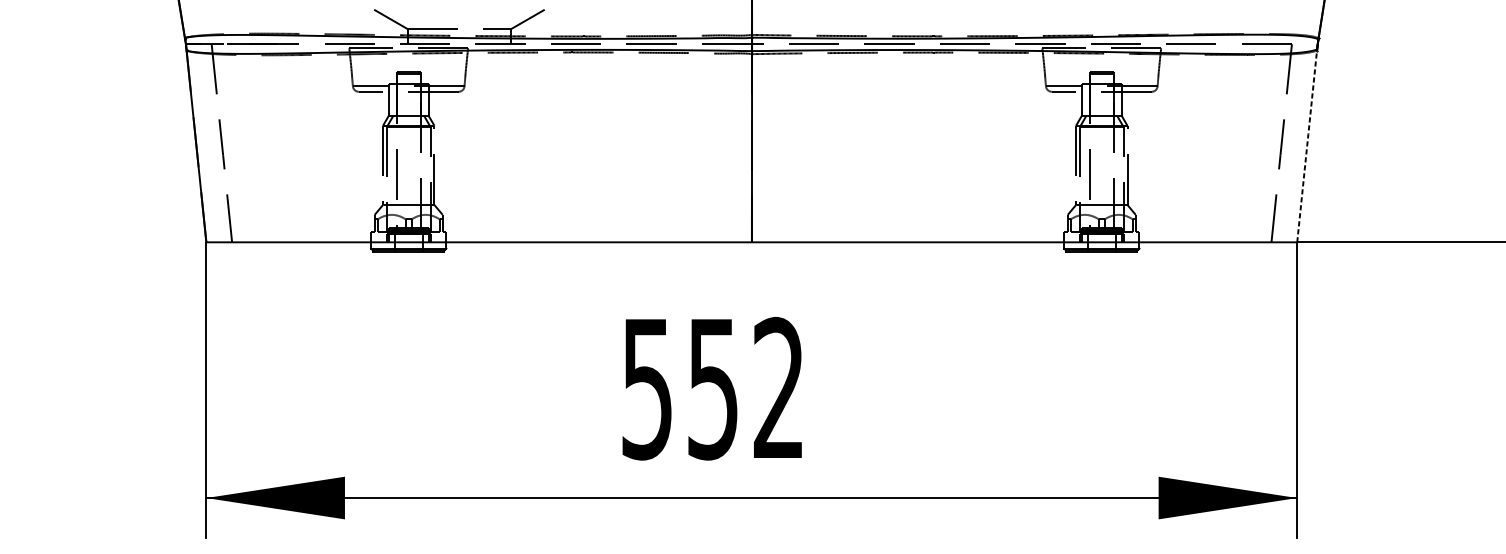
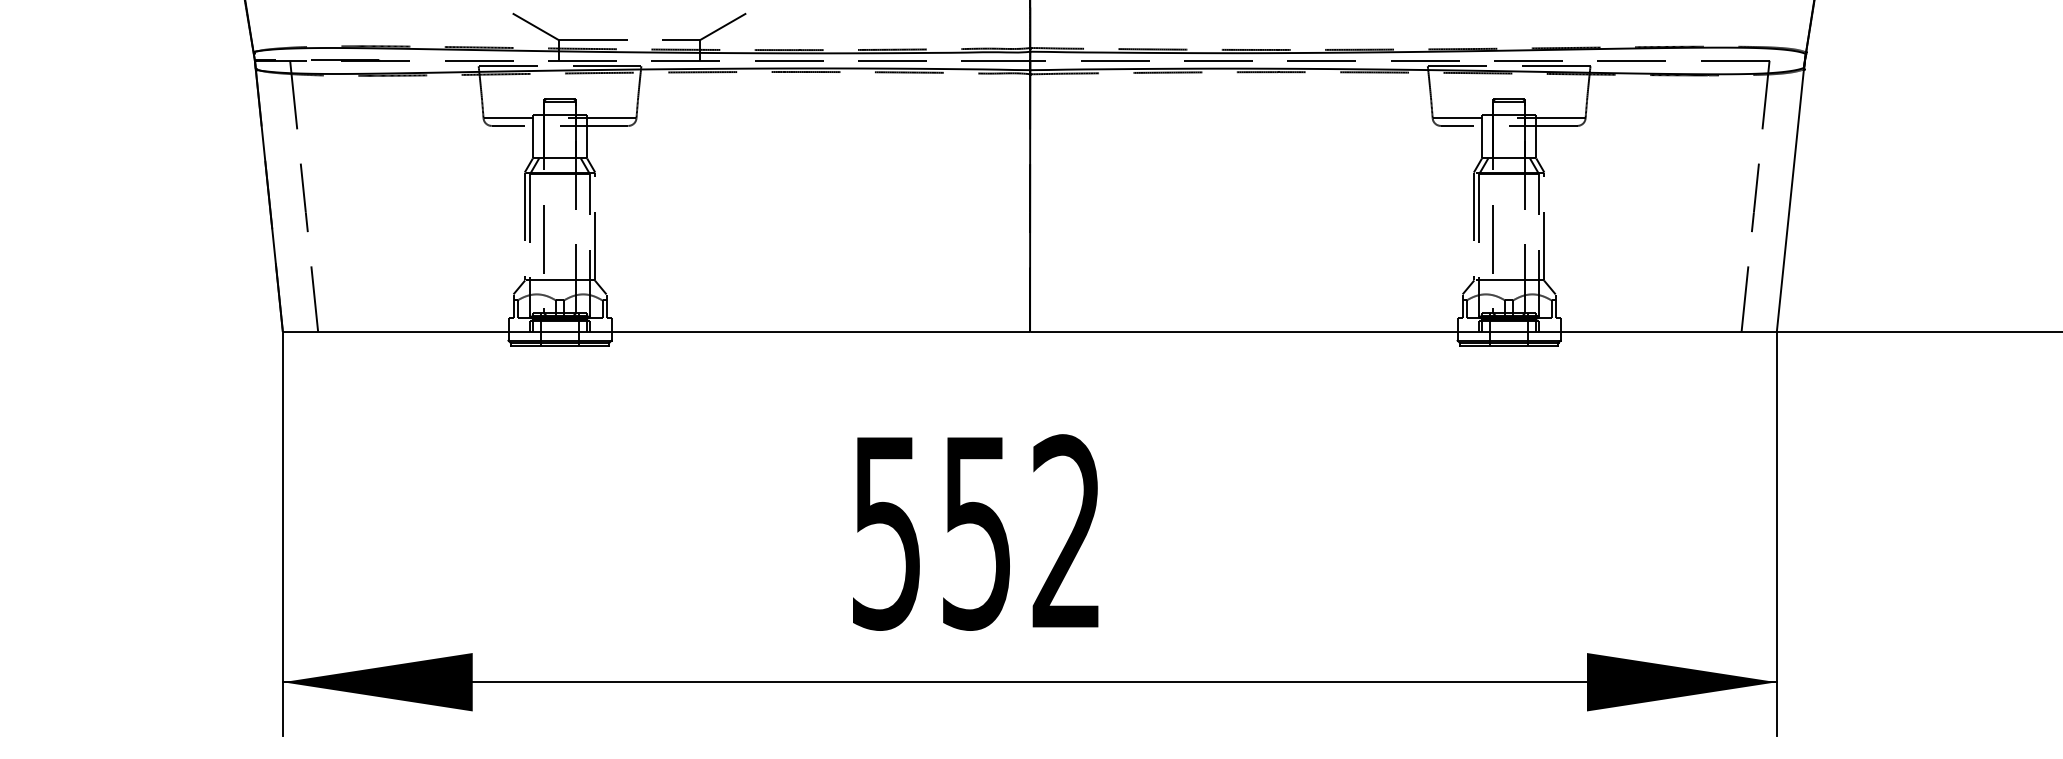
line: (1307, 144) -> (1790, 198), dashed -> solid

